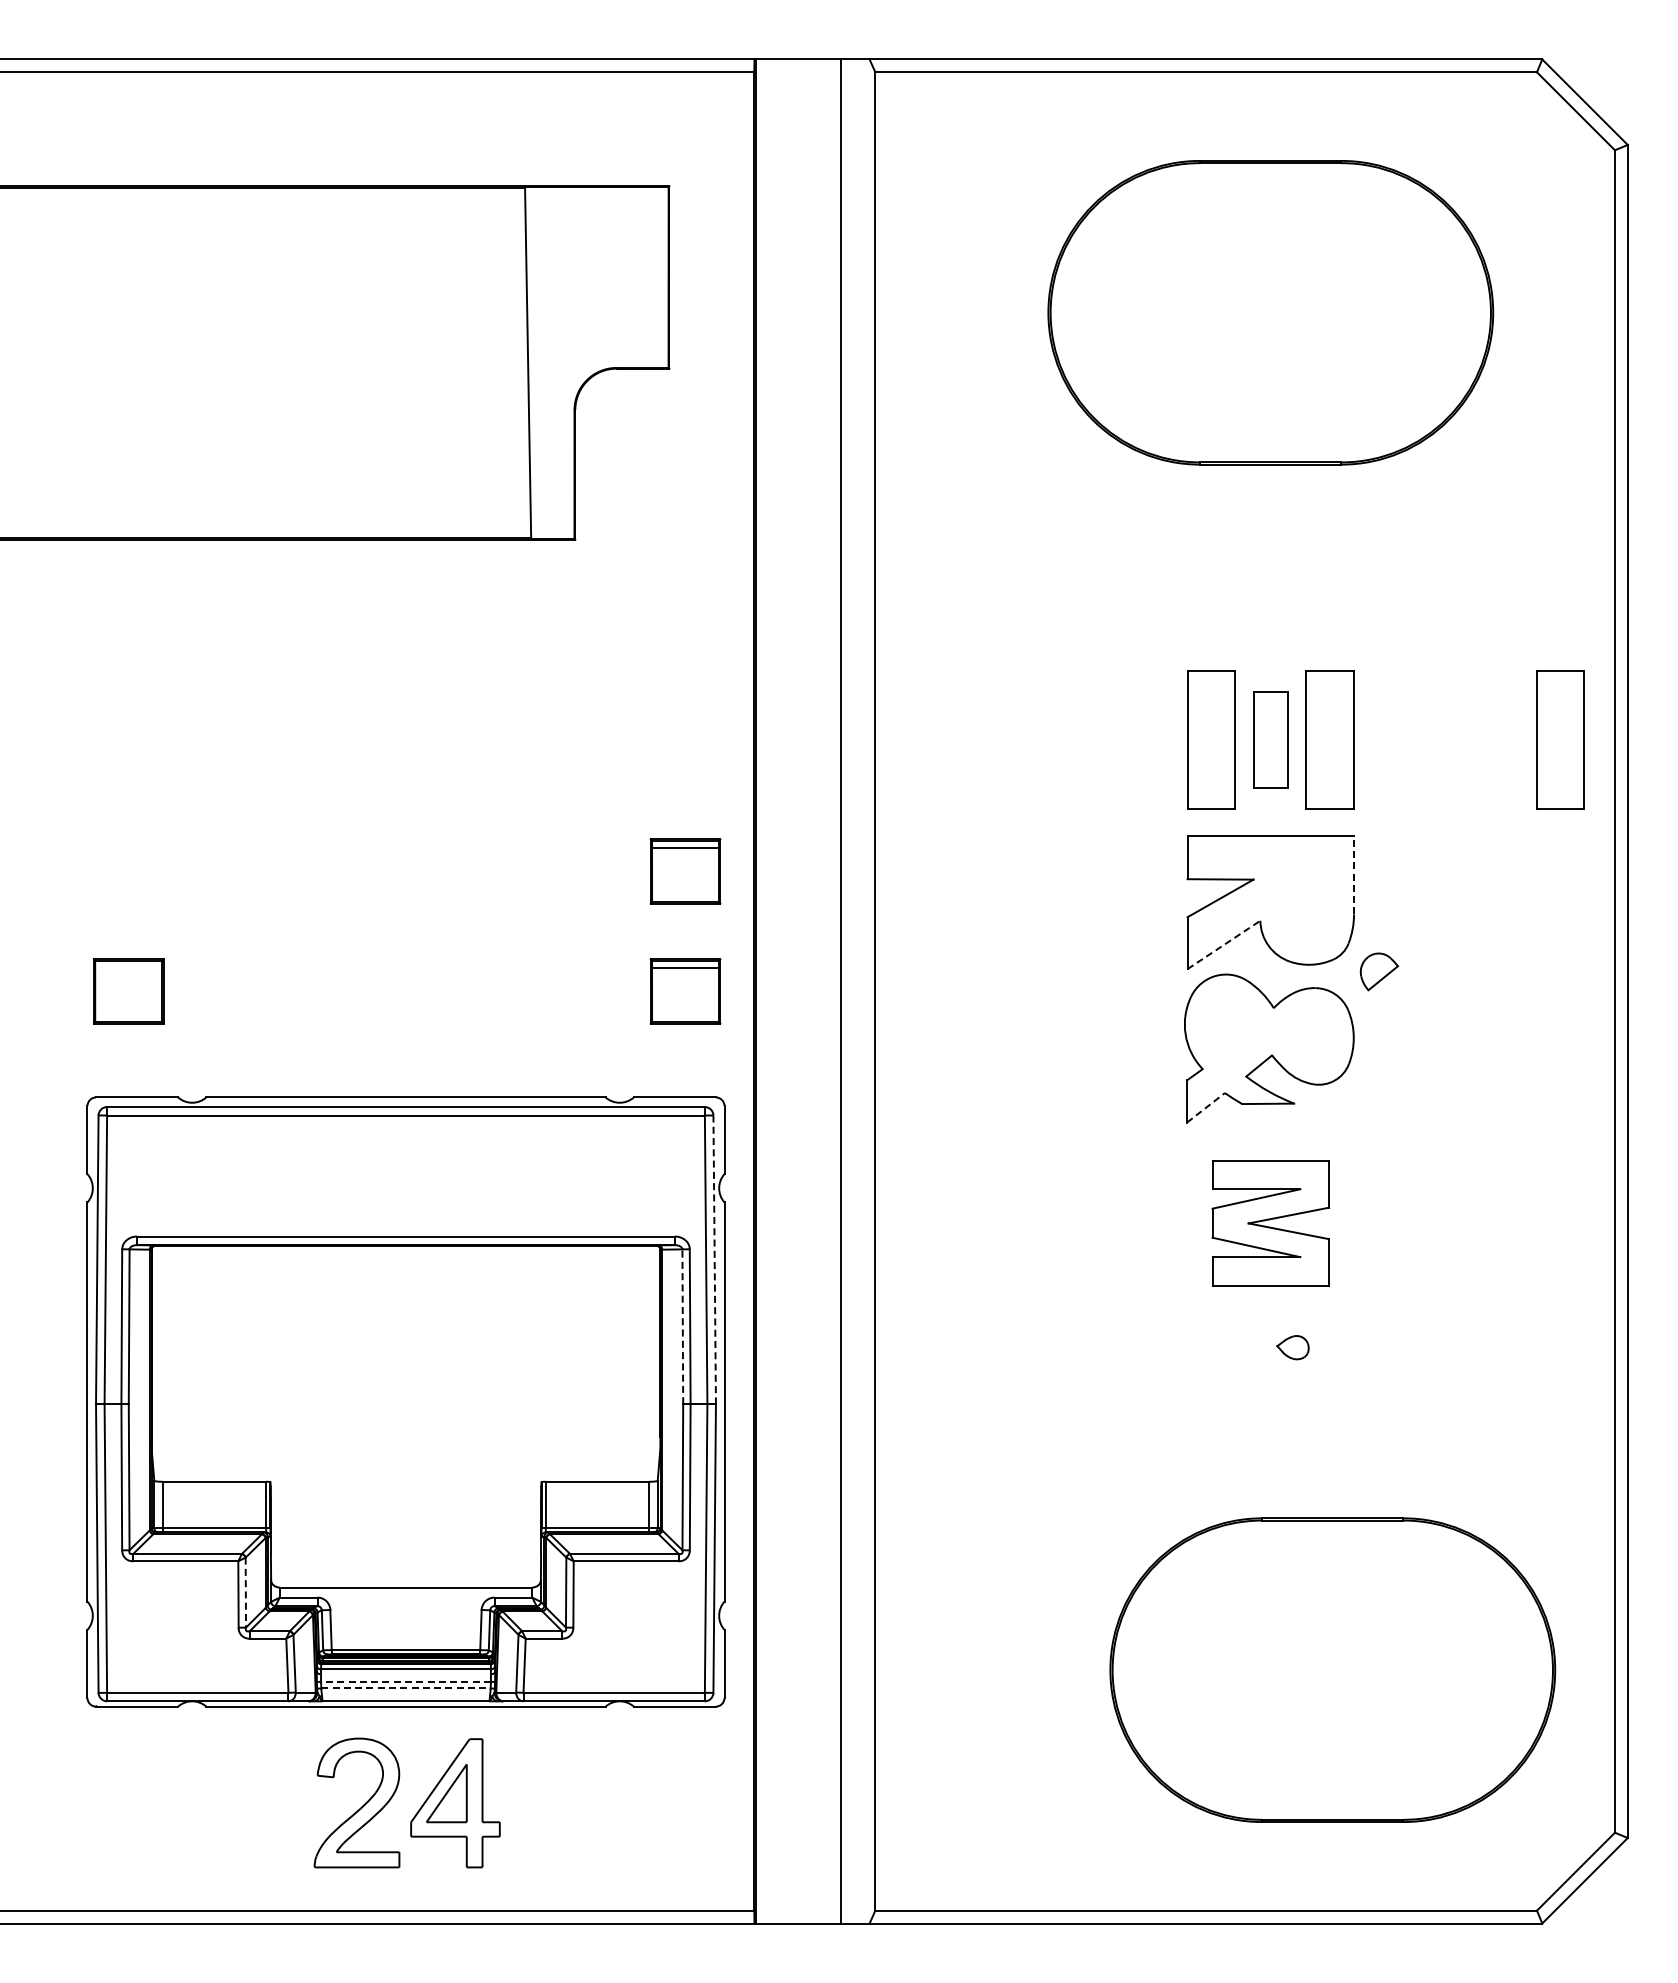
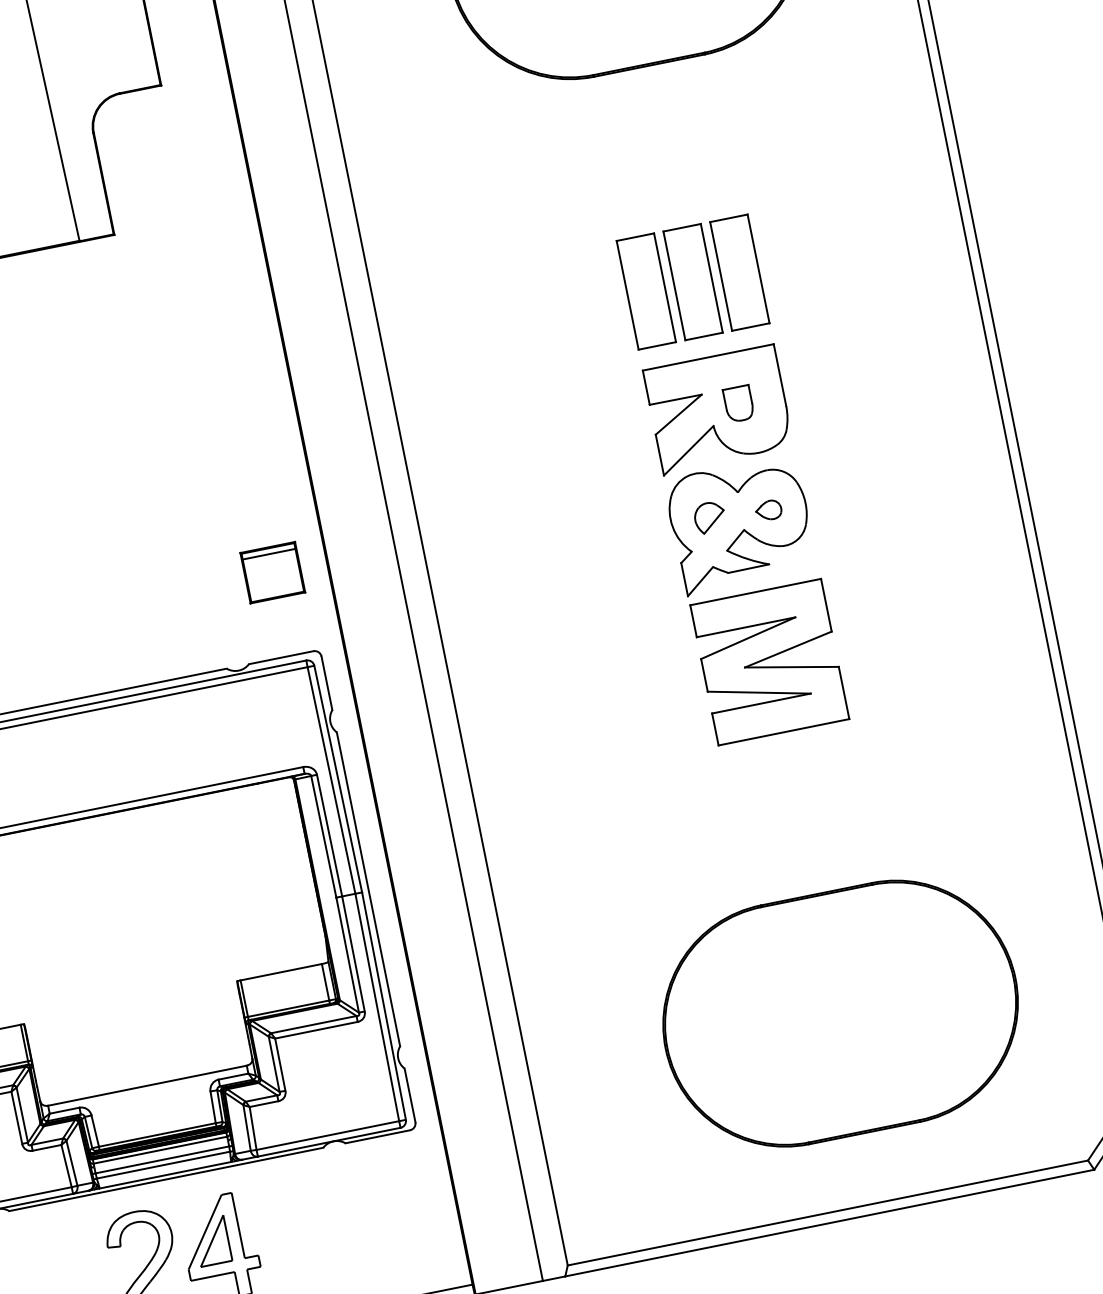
part: (1270, 739) -> (692, 281), size x1.43
part: (1560, 739) -> (920, 235), removed
part: (685, 871) -> (253, 478), removed
line: (1354, 874) -> (780, 374), dashed -> solid
part: (1296, 899) -> (738, 403), added
line: (1223, 944) -> (688, 450), dashed -> solid
part: (1379, 971) -> (710, 517), moved
line: (1206, 1107) -> (700, 581), dashed -> solid
part: (1270, 1222) -> (769, 661), size x1.43
line: (714, 1260) -> (338, 779), dashed -> solid
line: (682, 1326) -> (323, 836), dashed -> solid
part: (1292, 1347) -> (768, 510), moved
line: (245, 1592) -> (22, 1115), dashed -> solid
part: (1332, 1669) -> (840, 1013), moved
line: (406, 1681) -> (162, 1159), dashed -> solid
line: (406, 1688) -> (163, 1165), dashed -> solid

